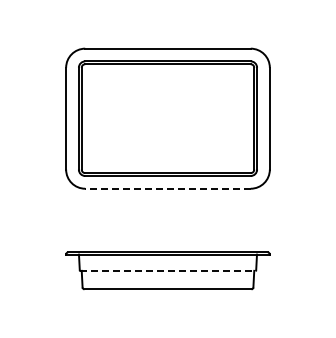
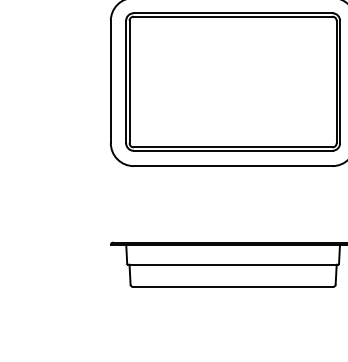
line: (168, 188) -> (233, 165), dashed -> solid
line: (168, 270) -> (233, 264), dashed -> solid

